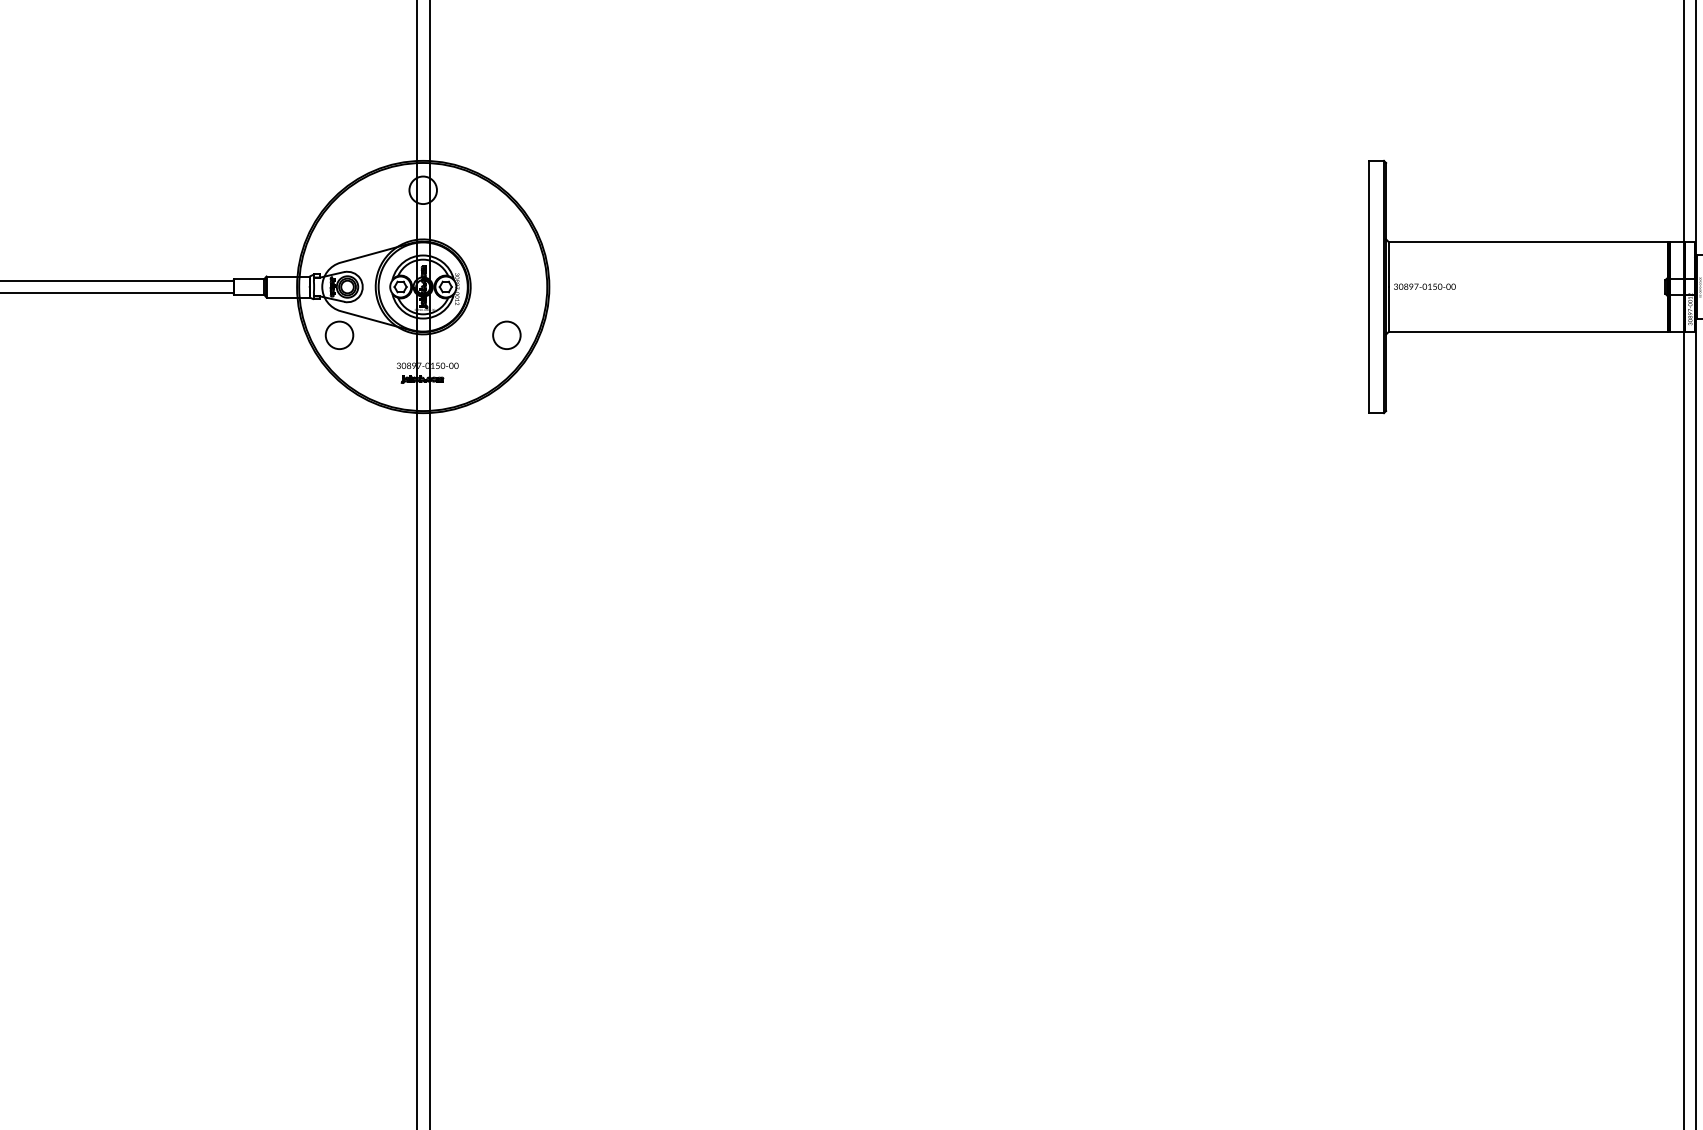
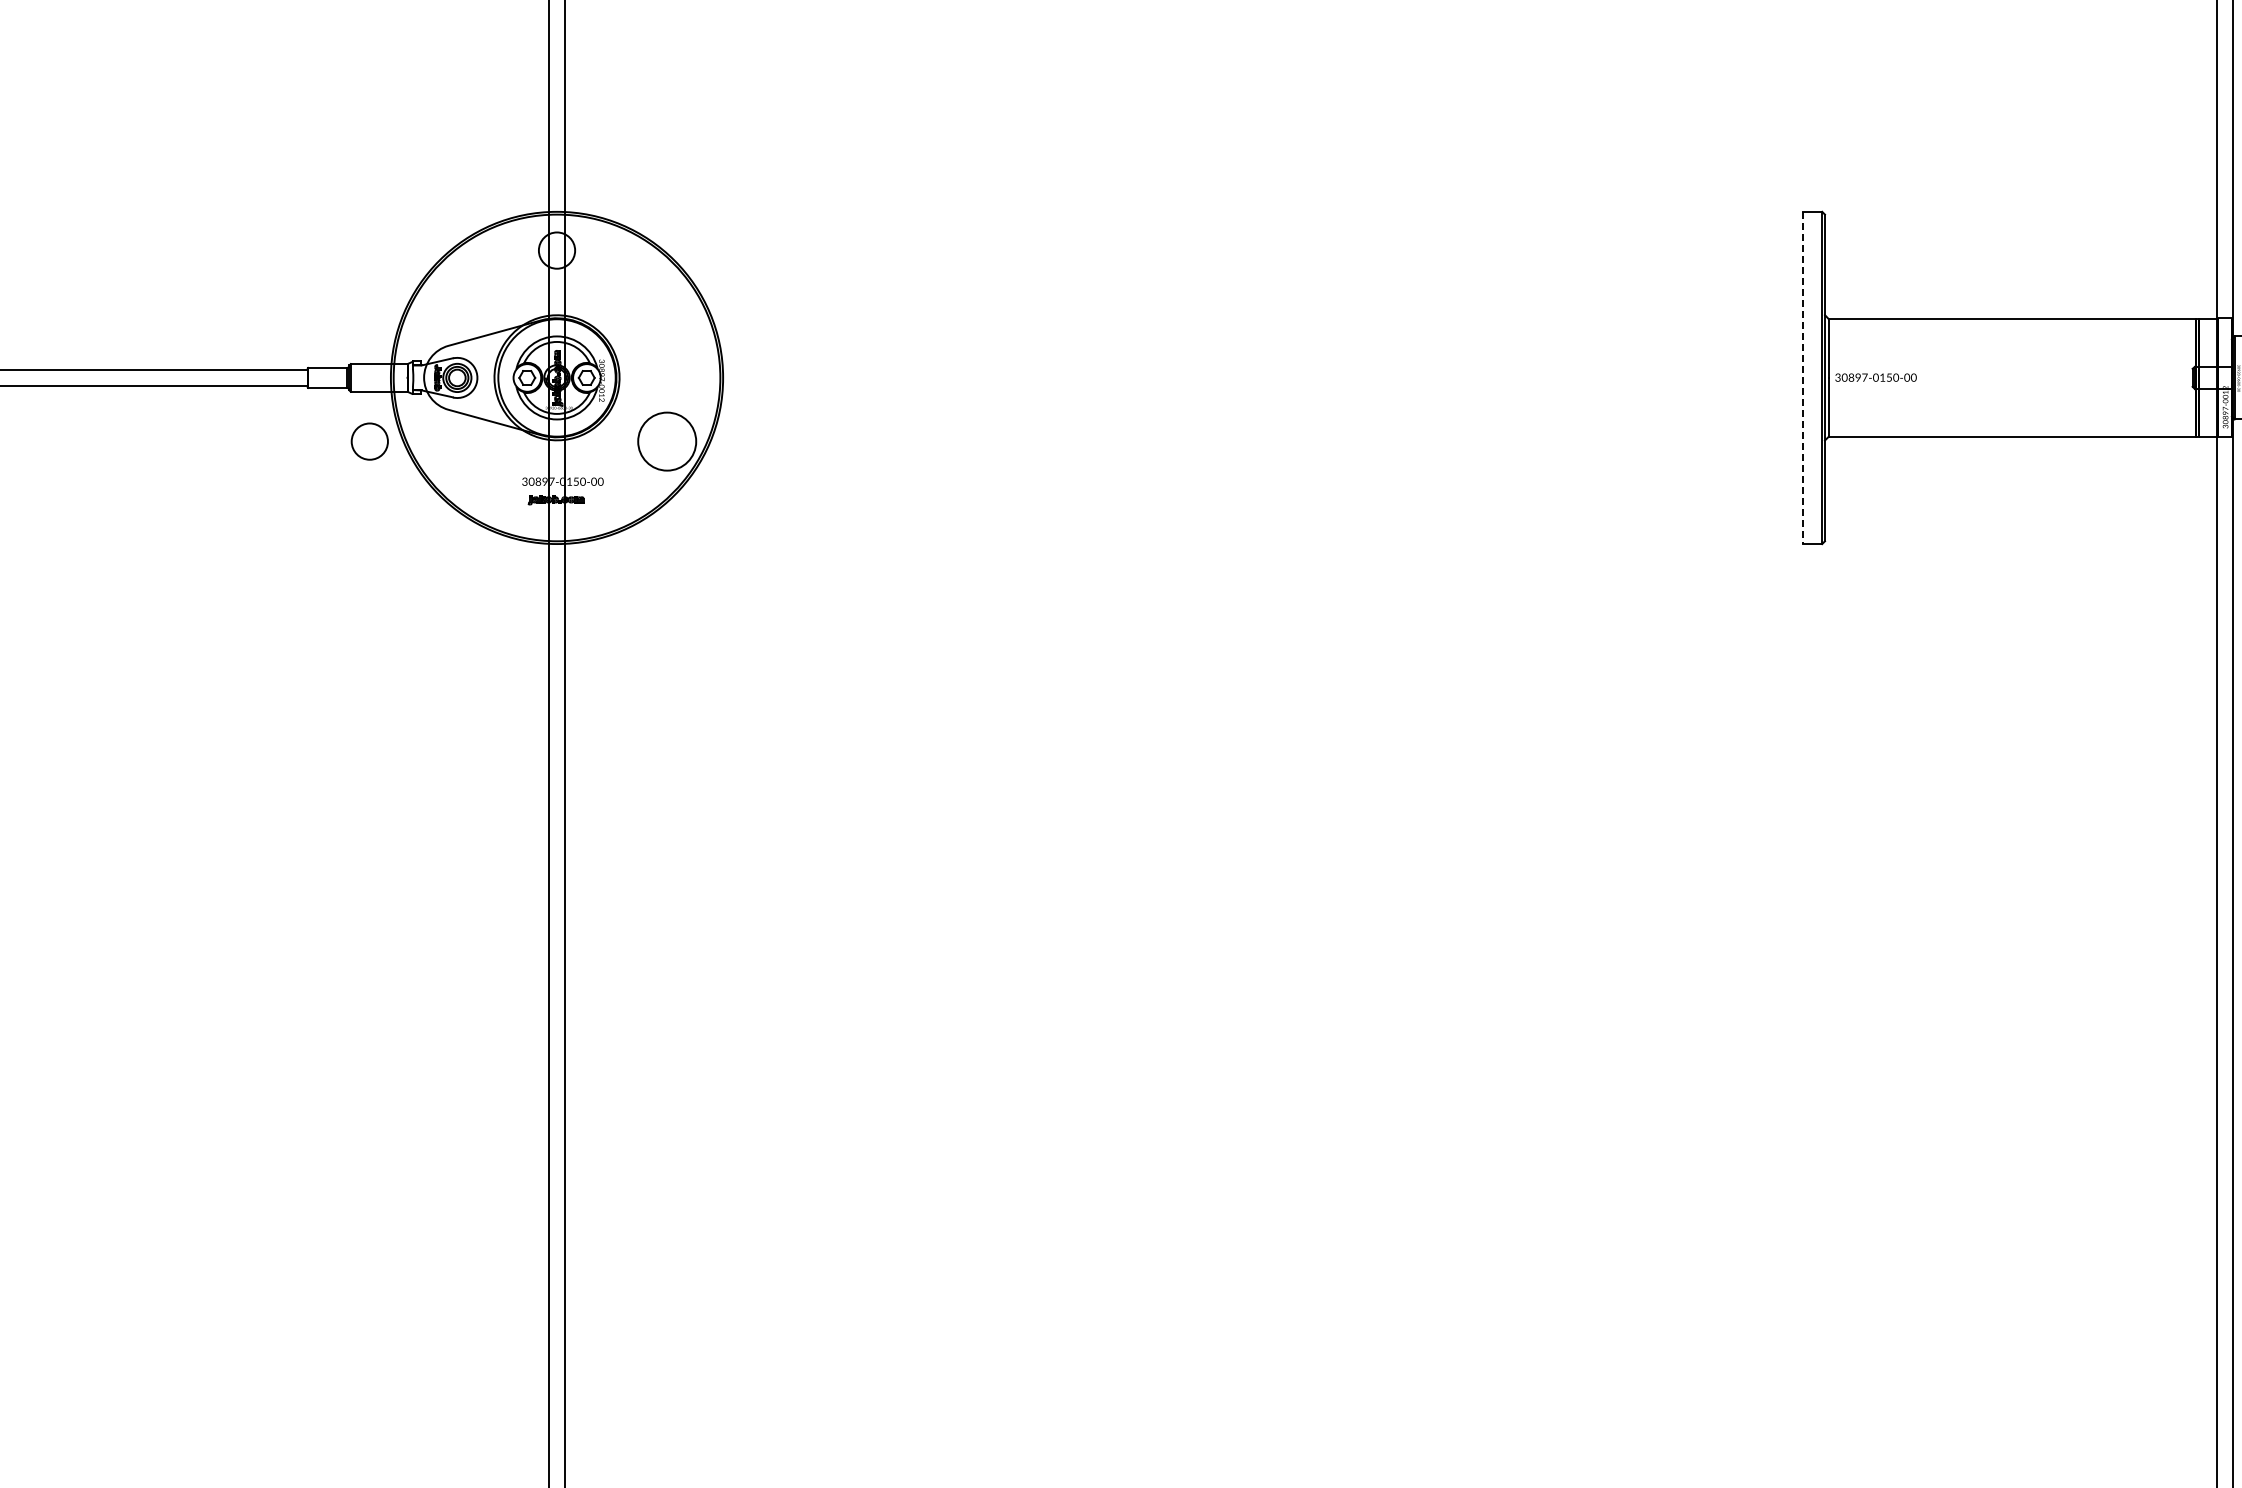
line: (1369, 287) -> (1802, 378), solid -> dashed
circle: (339, 335) -> (369, 441), moved
circle: (507, 335) -> (667, 441), size x1.6

